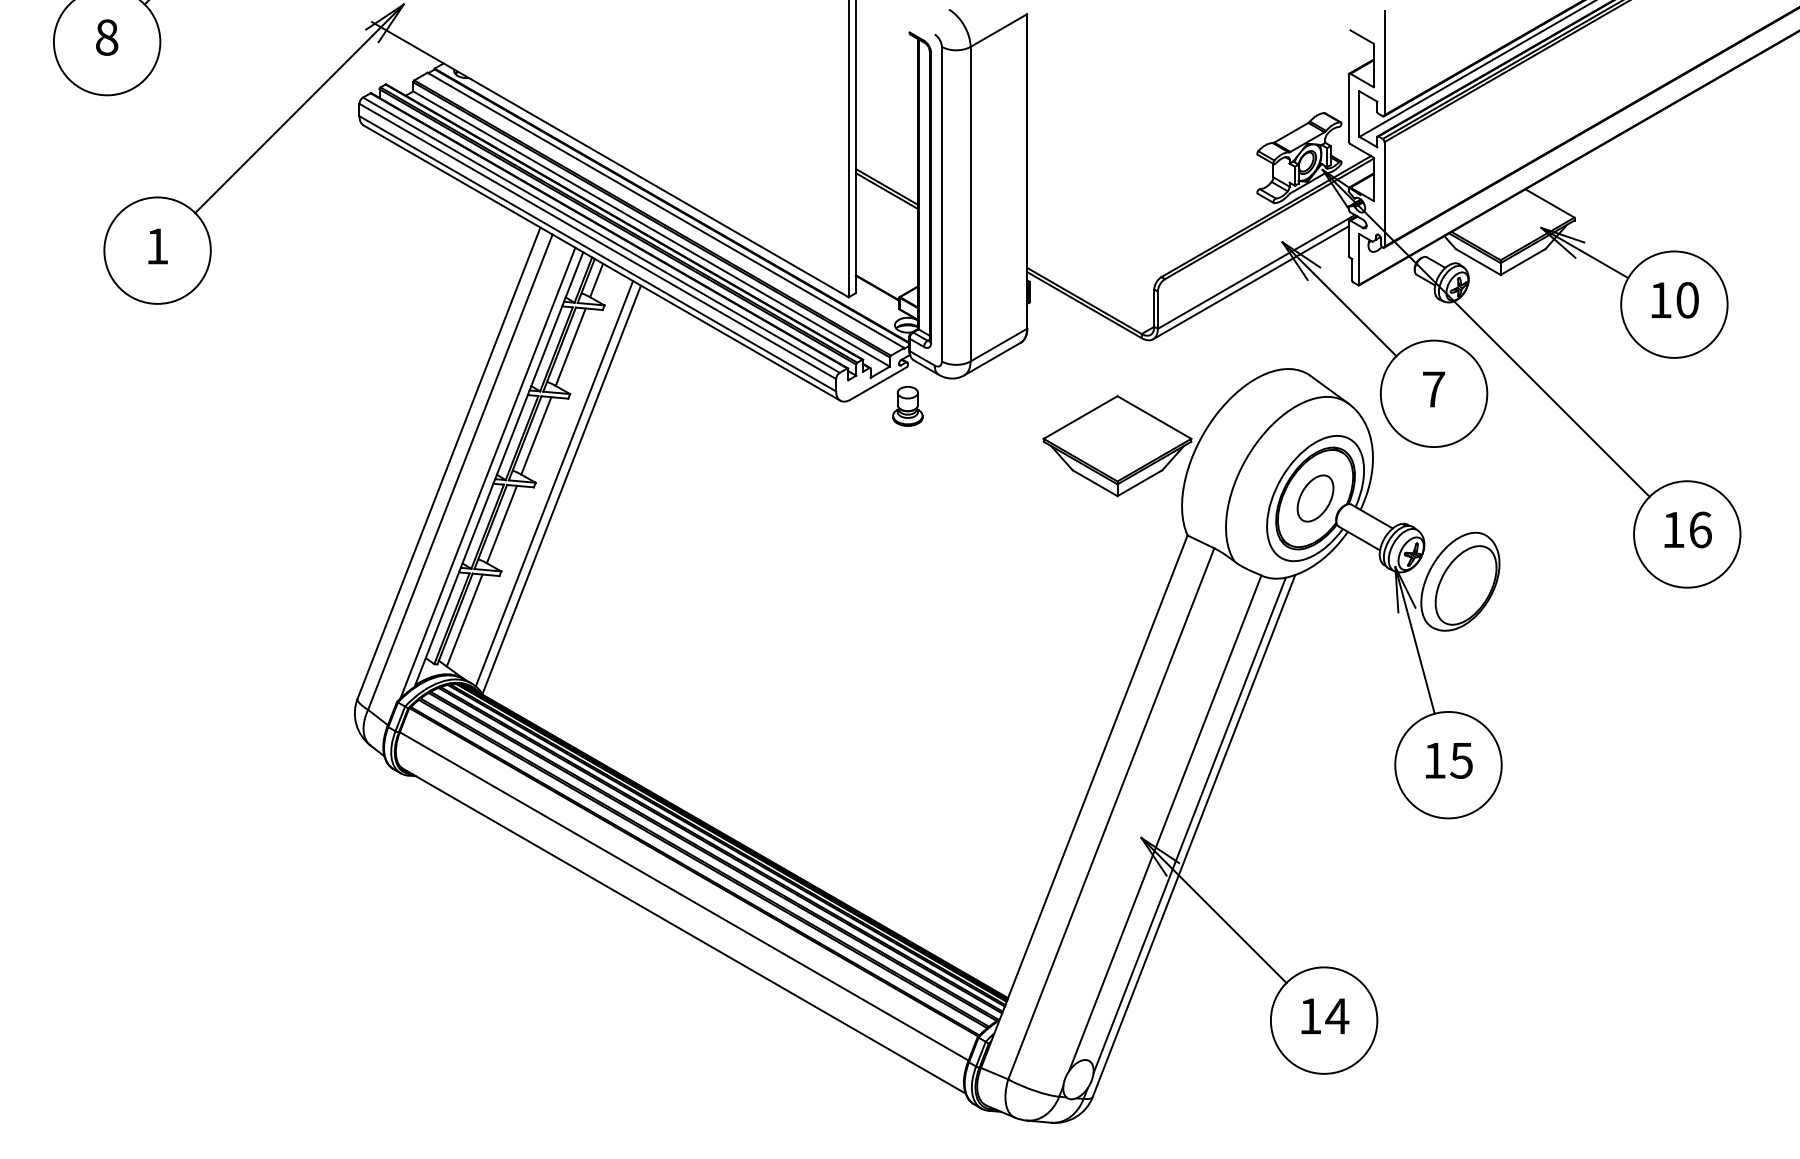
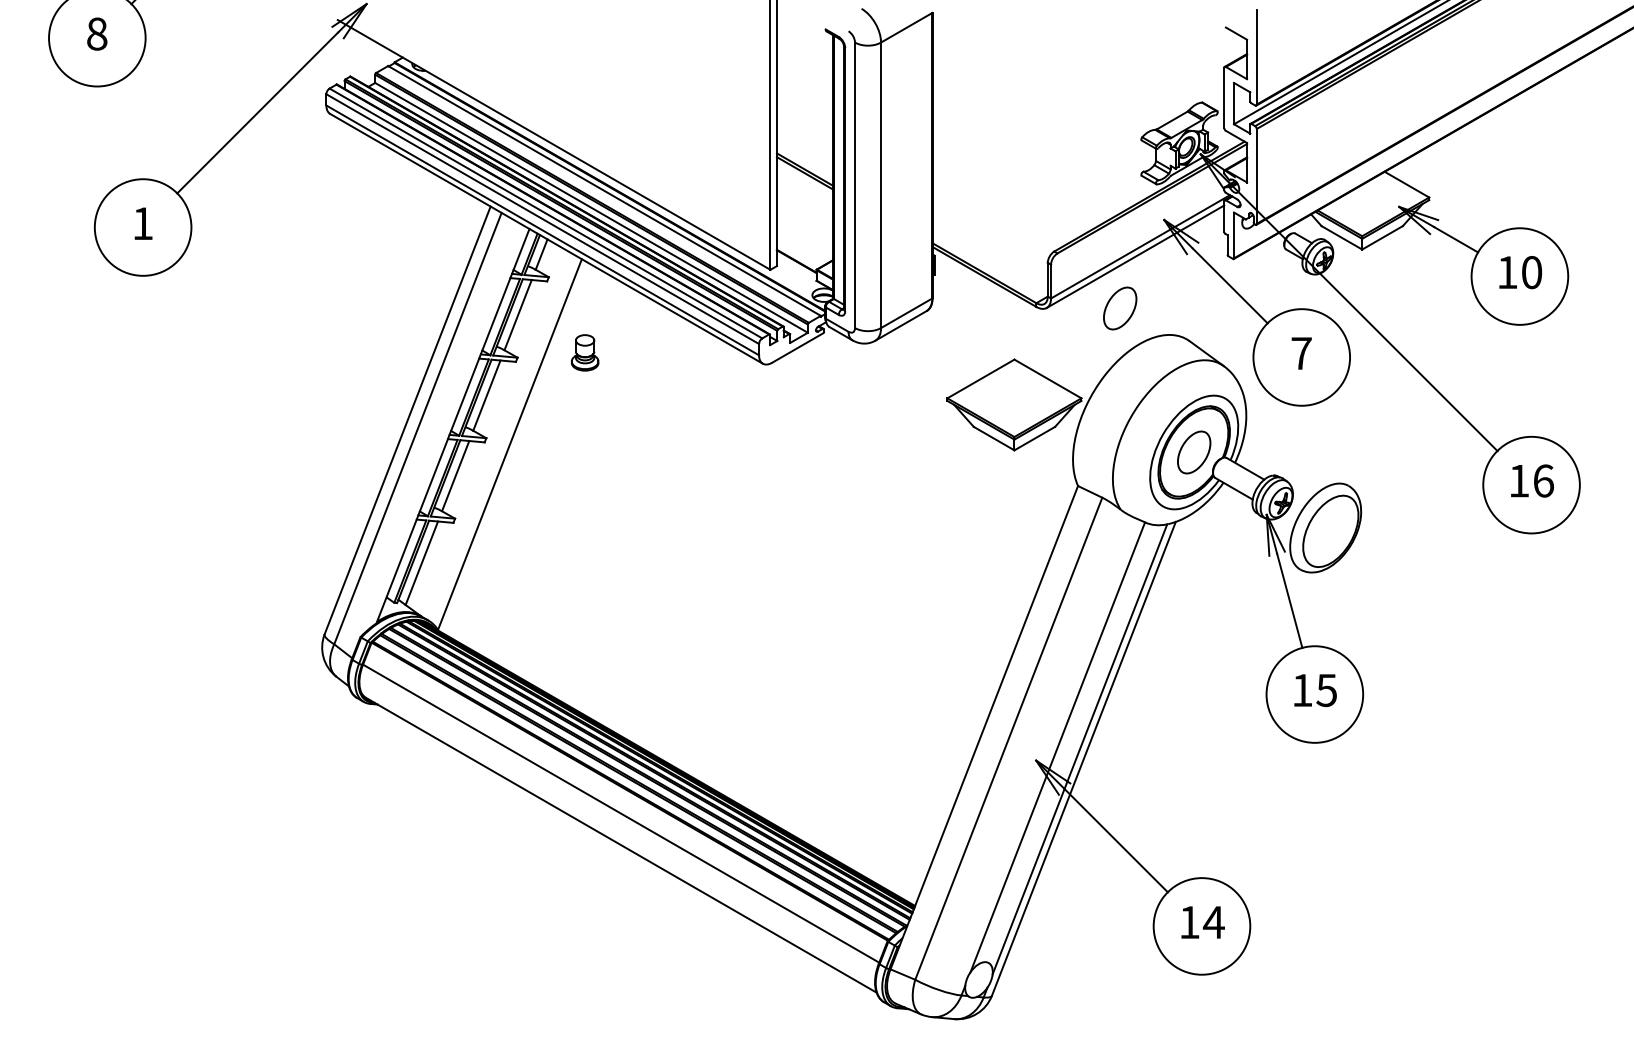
part: (1234, 339) -> (1120, 308), added
part: (907, 405) -> (584, 352), moved
line: (487, 472) -> (442, 428), removed
line: (553, 484) -> (502, 439), removed

